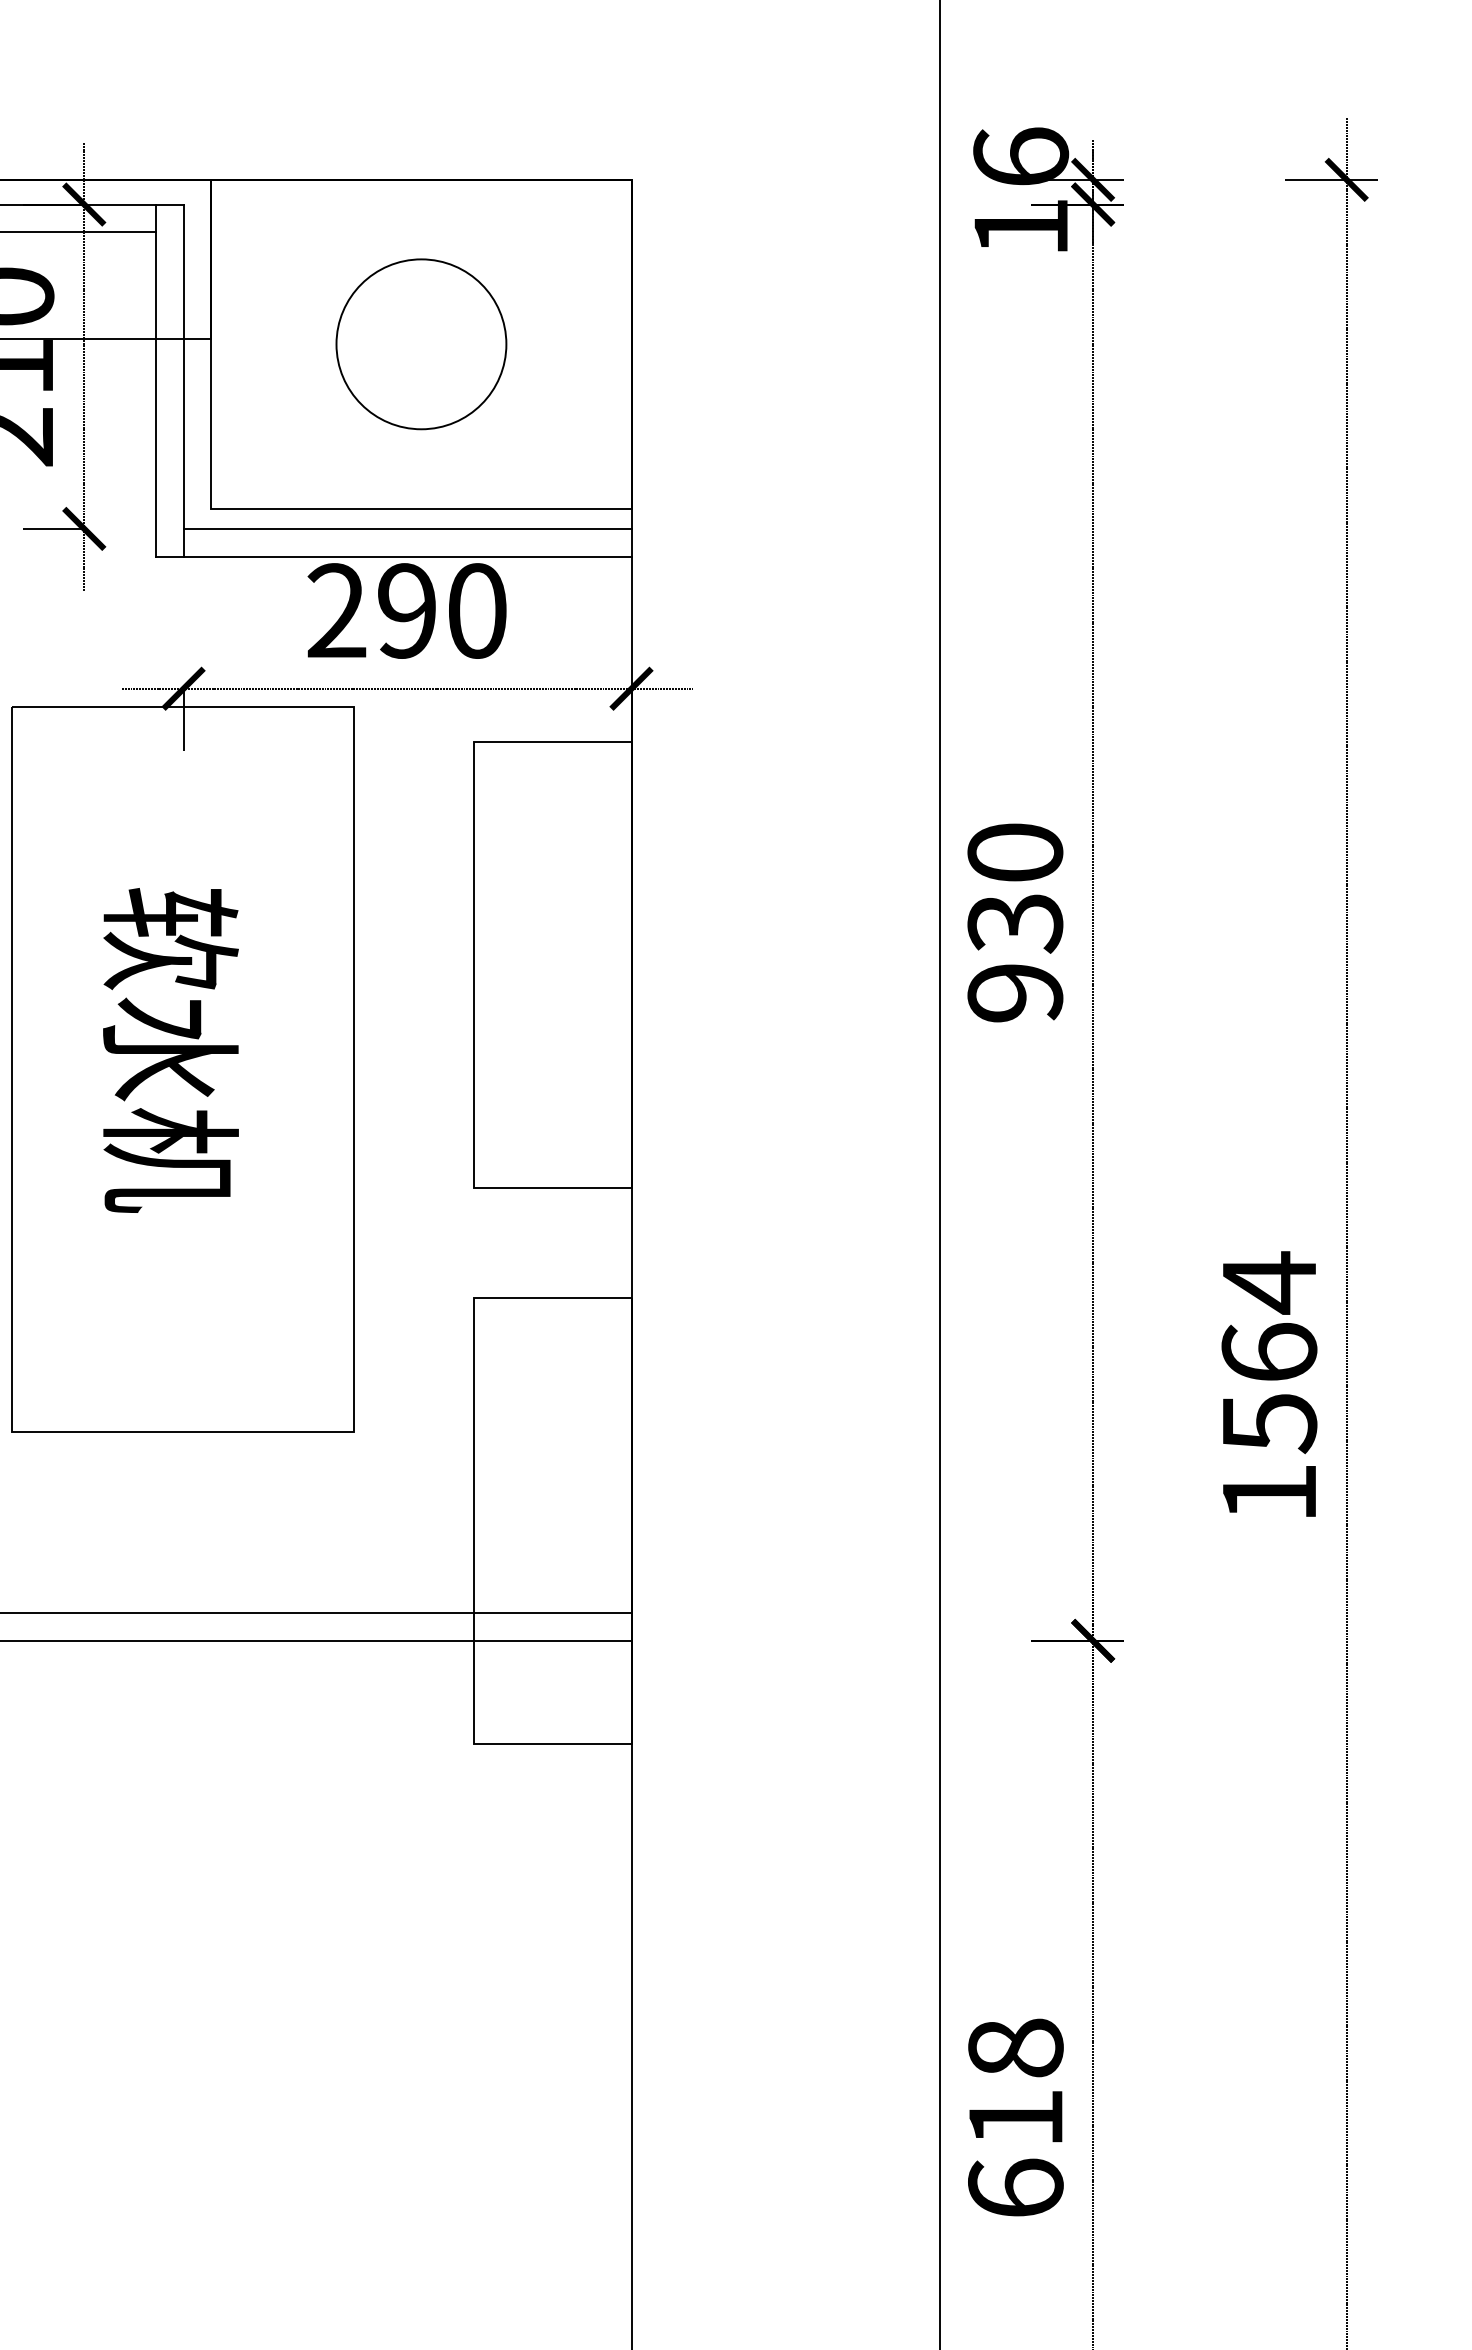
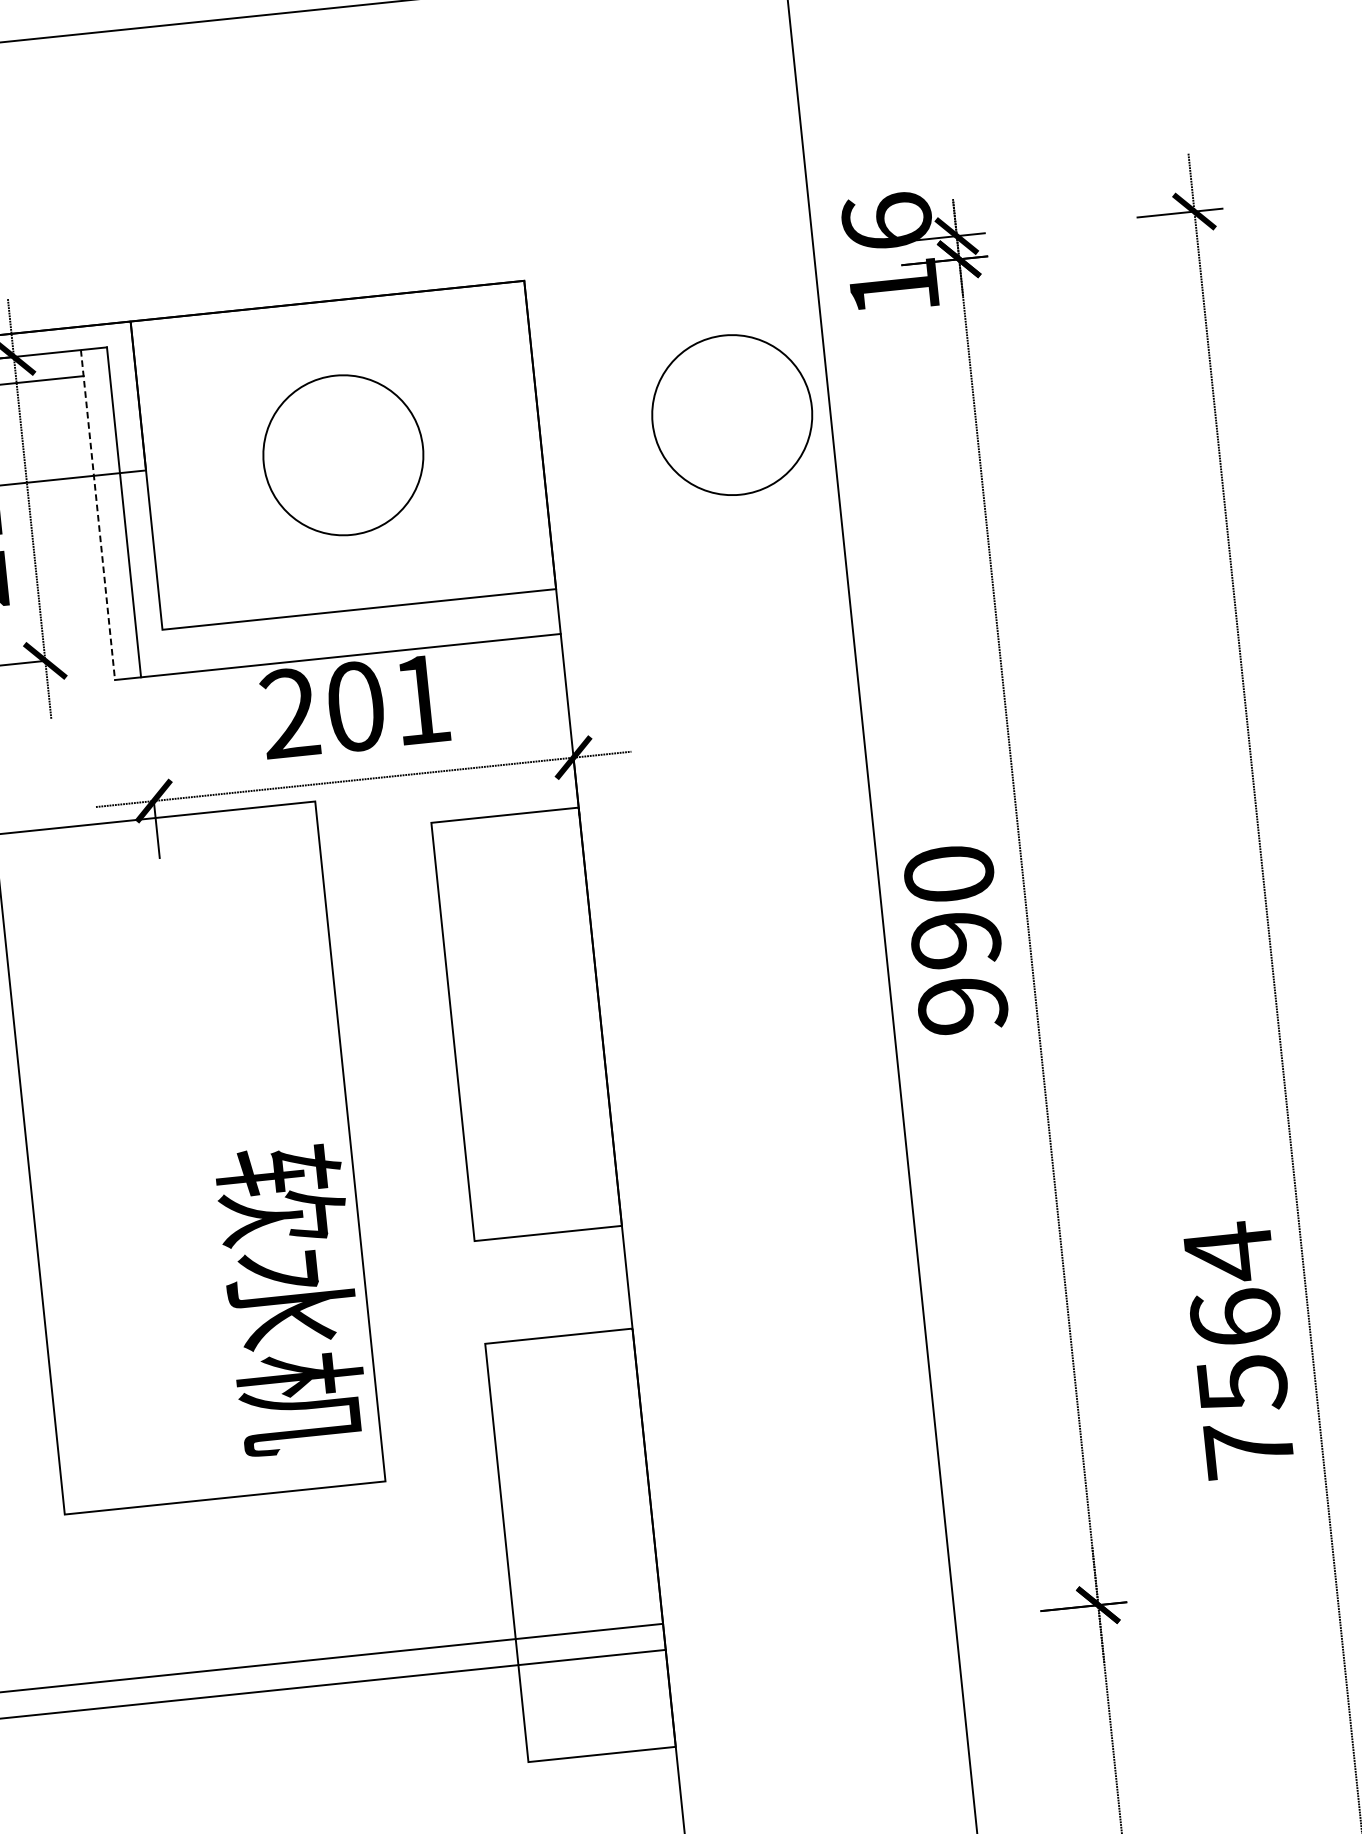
circle: (836, 344) -> (732, 415), added
line: (155, 381) -> (97, 515), solid -> dashed
line: (407, 528) -> (348, 629), removed
text: (442, 610) -> (388, 702), 290 -> 201
text: (1015, 923) -> (956, 940), 930 -> 990
text: (170, 1050) -> (291, 1299), moved
text: (1269, 1492) -> (1249, 1449), 1564 -> 7564

